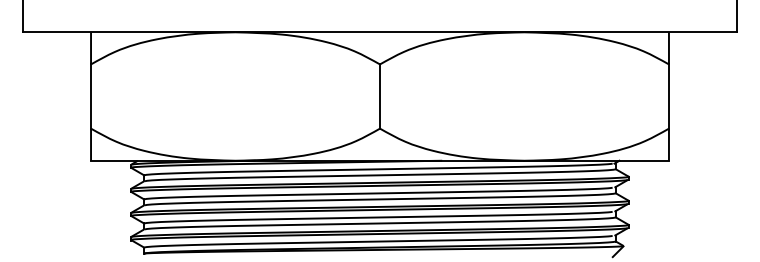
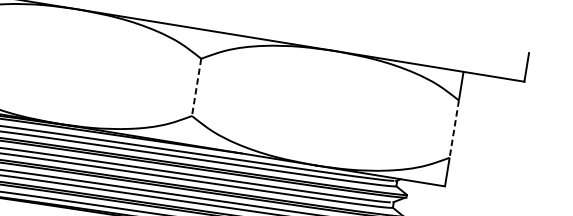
line: (380, 97) -> (196, 88), solid -> dashed
line: (668, 97) -> (453, 129), solid -> dashed

